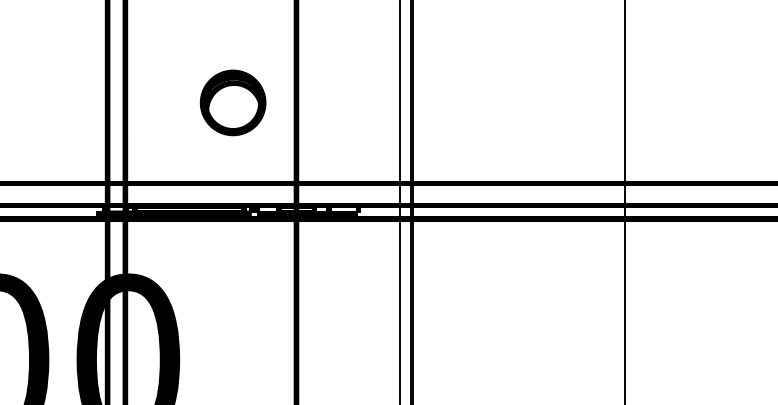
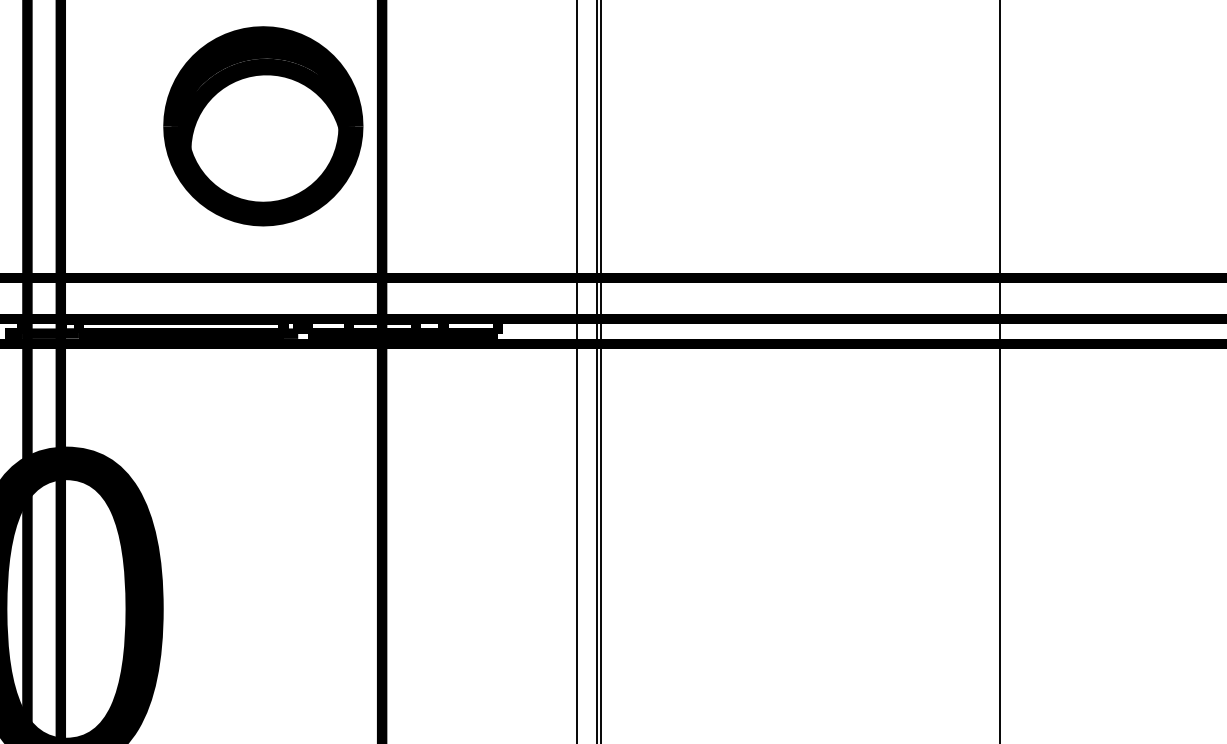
part: (232, 102) -> (261, 125), size x1.6

